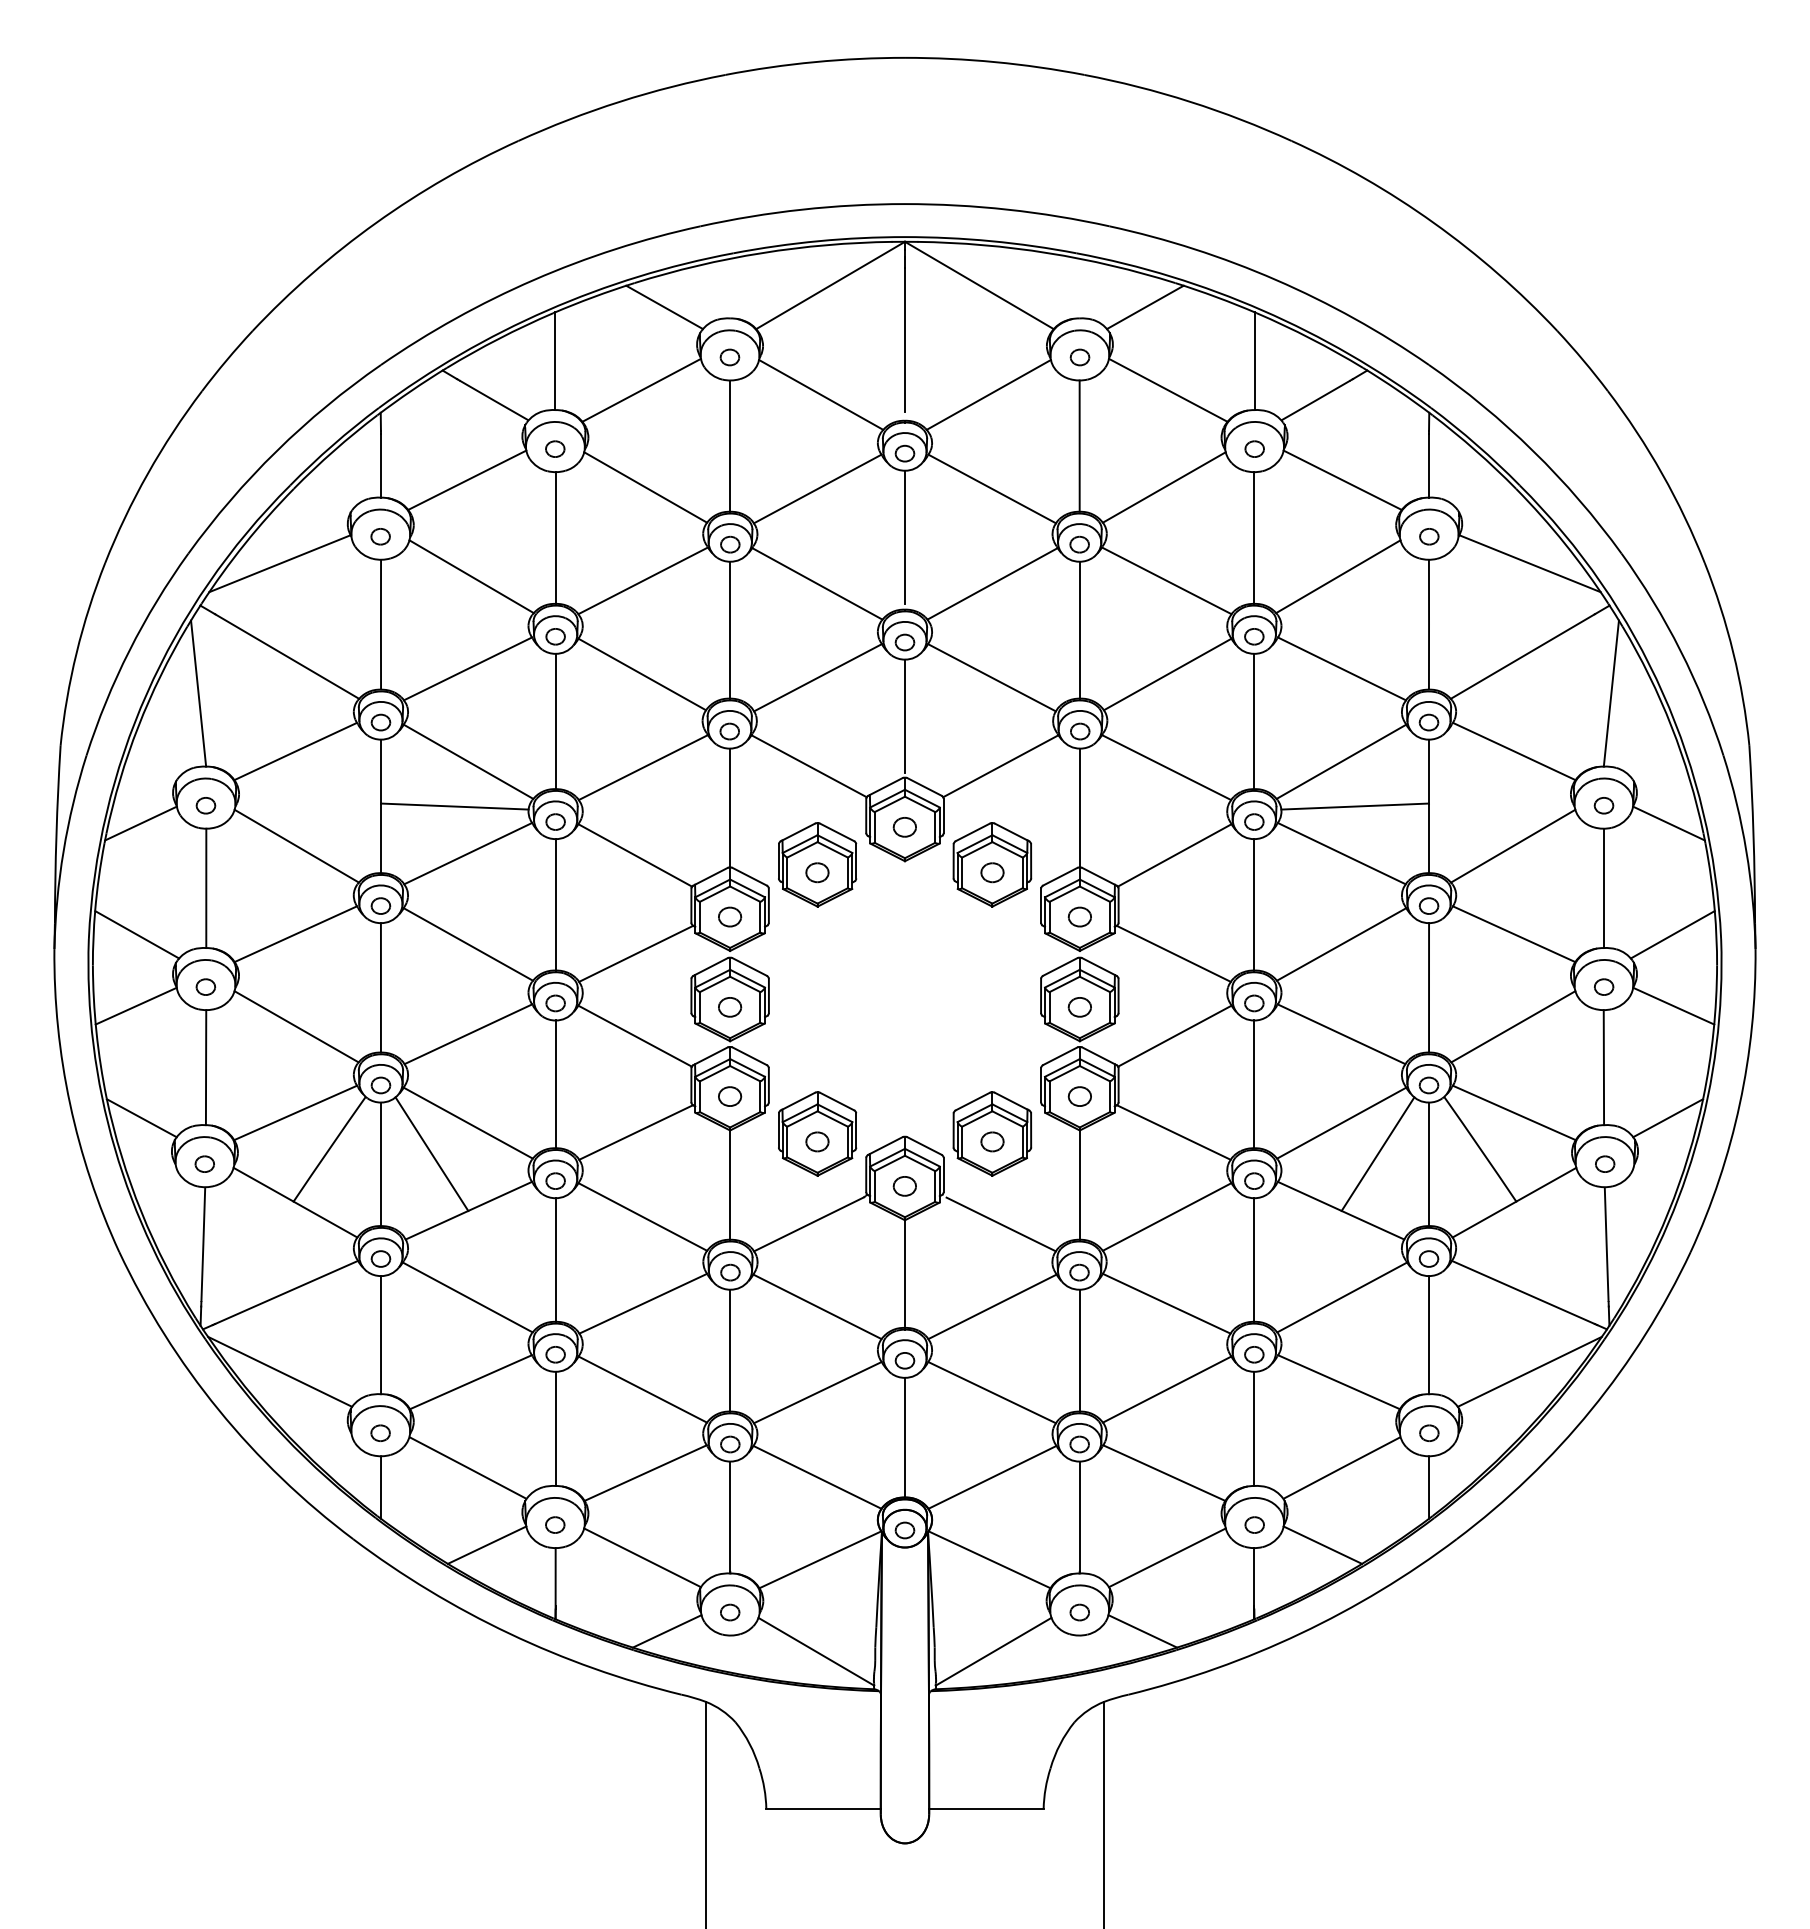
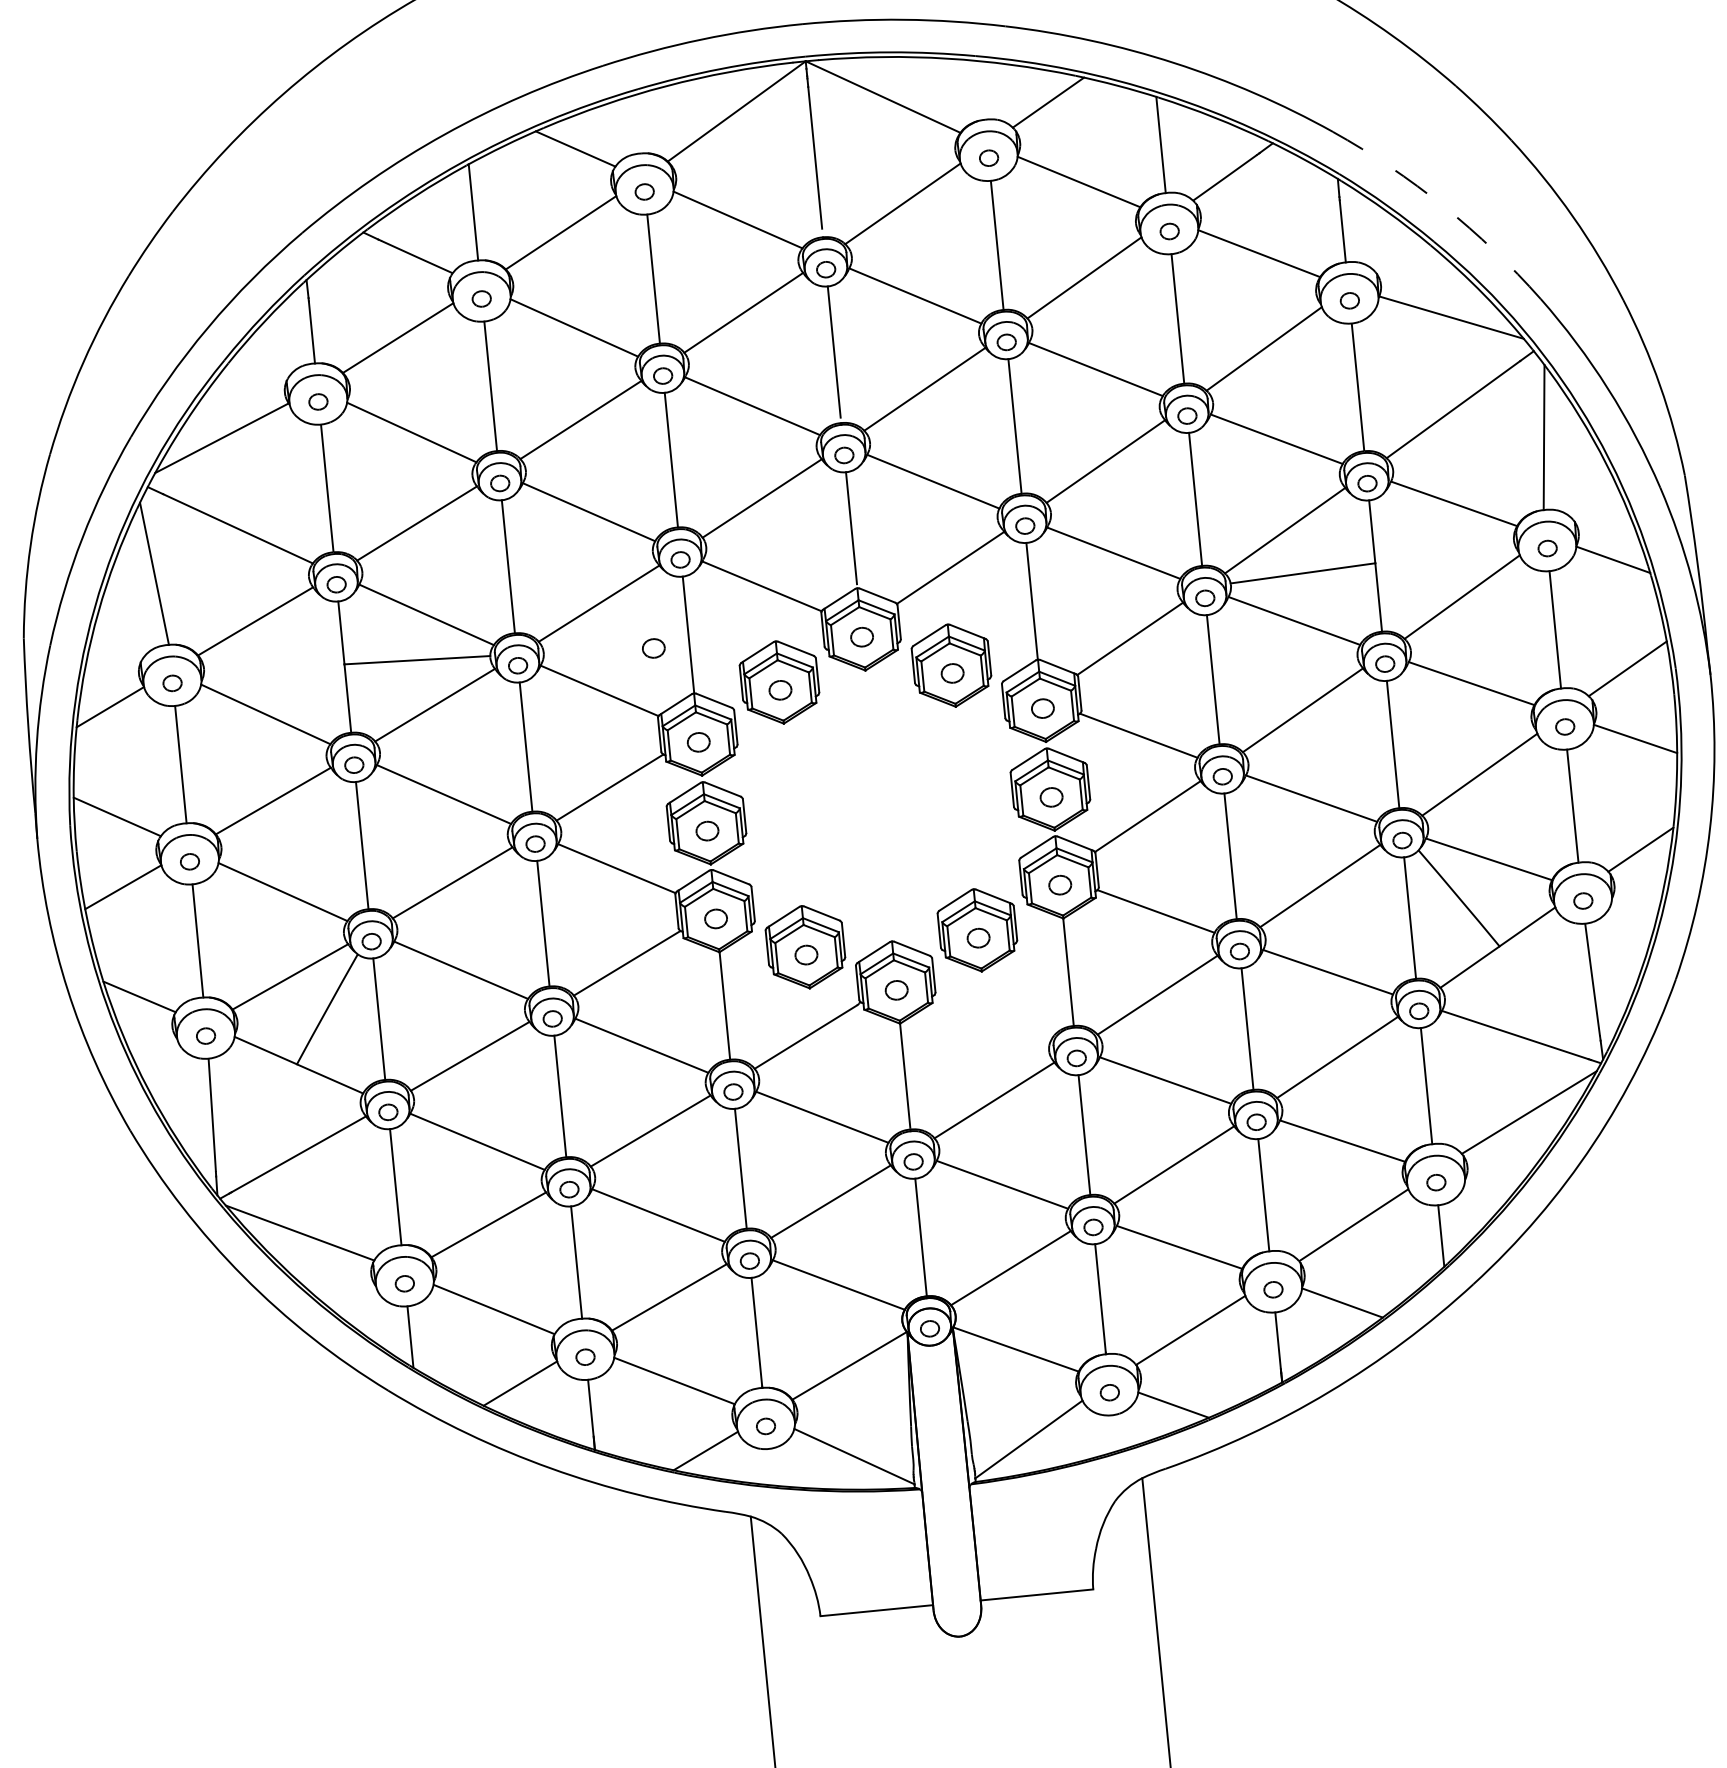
arc: (1533, 451) -> (1444, 206), solid -> dashed
part: (694, 817) -> (654, 647), added
line: (431, 1153) -> (427, 1003), removed
line: (1377, 1153) -> (1358, 912), removed
line: (1000, 1224) -> (994, 1018), removed

